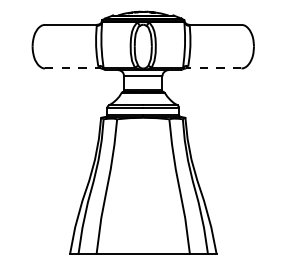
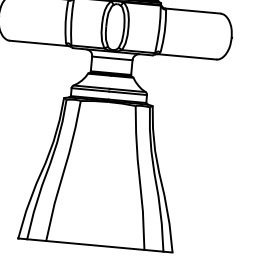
line: (72, 68) -> (38, 43), dashed -> solid
line: (213, 68) -> (186, 56), dashed -> solid

